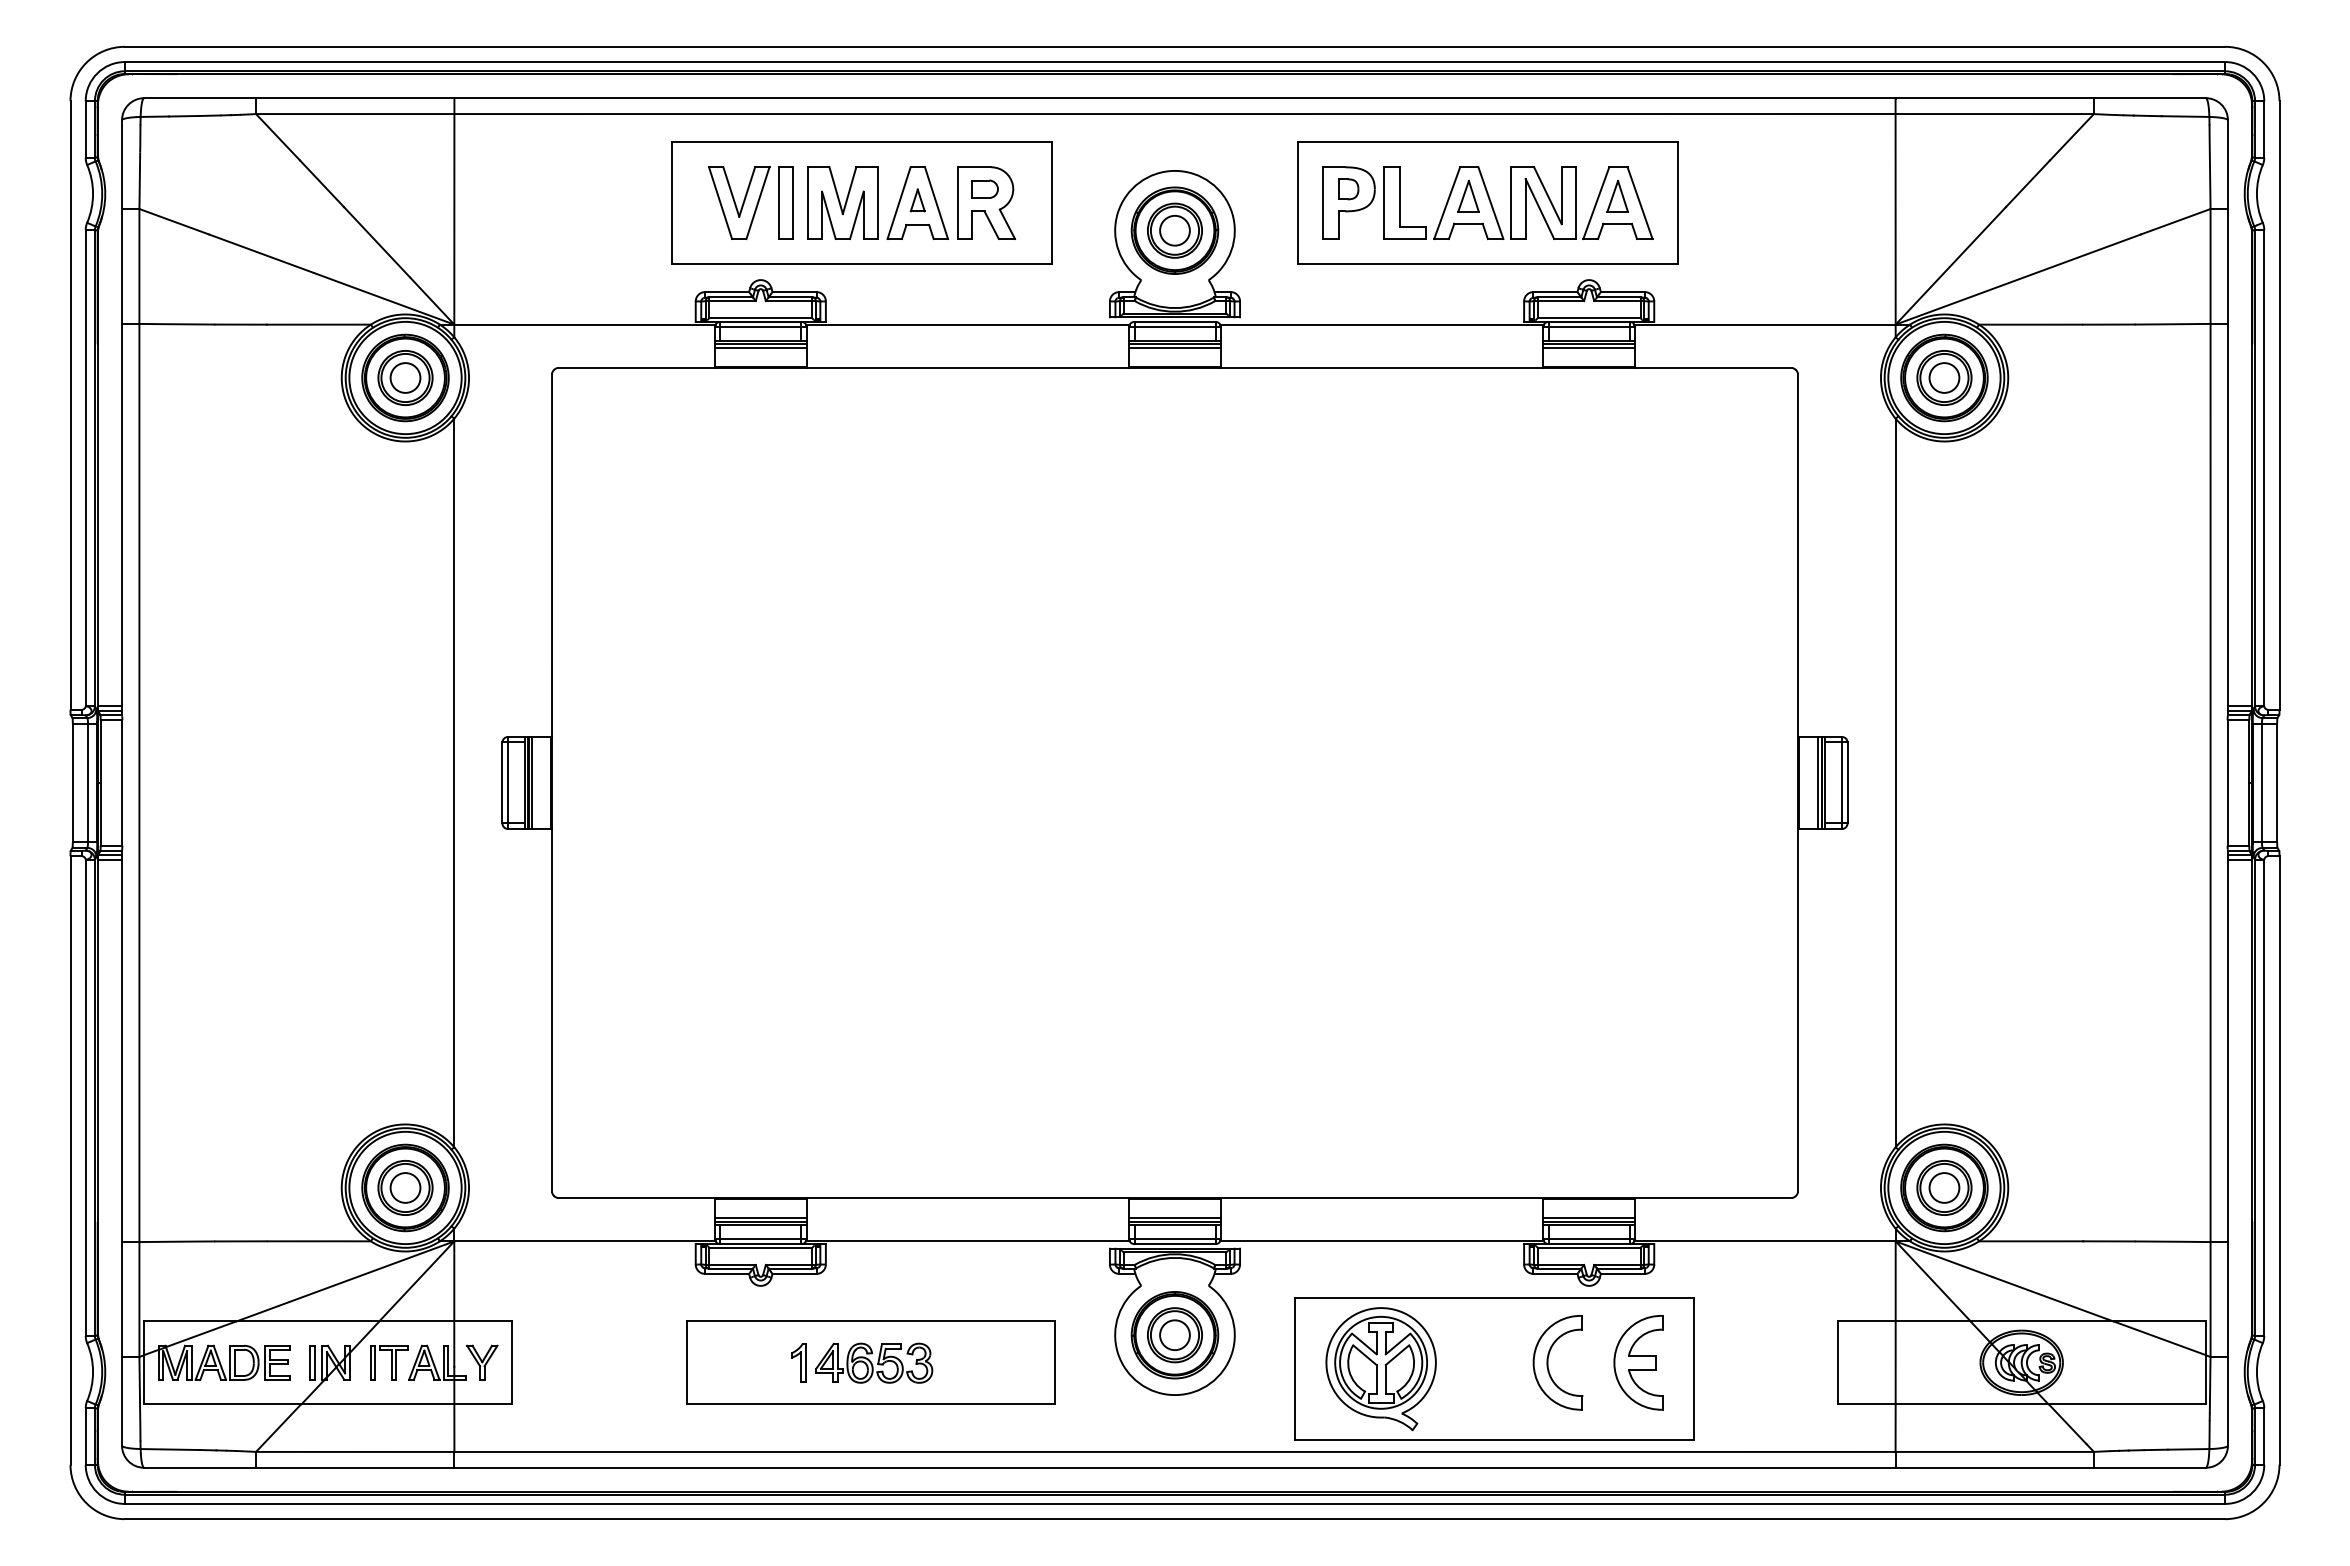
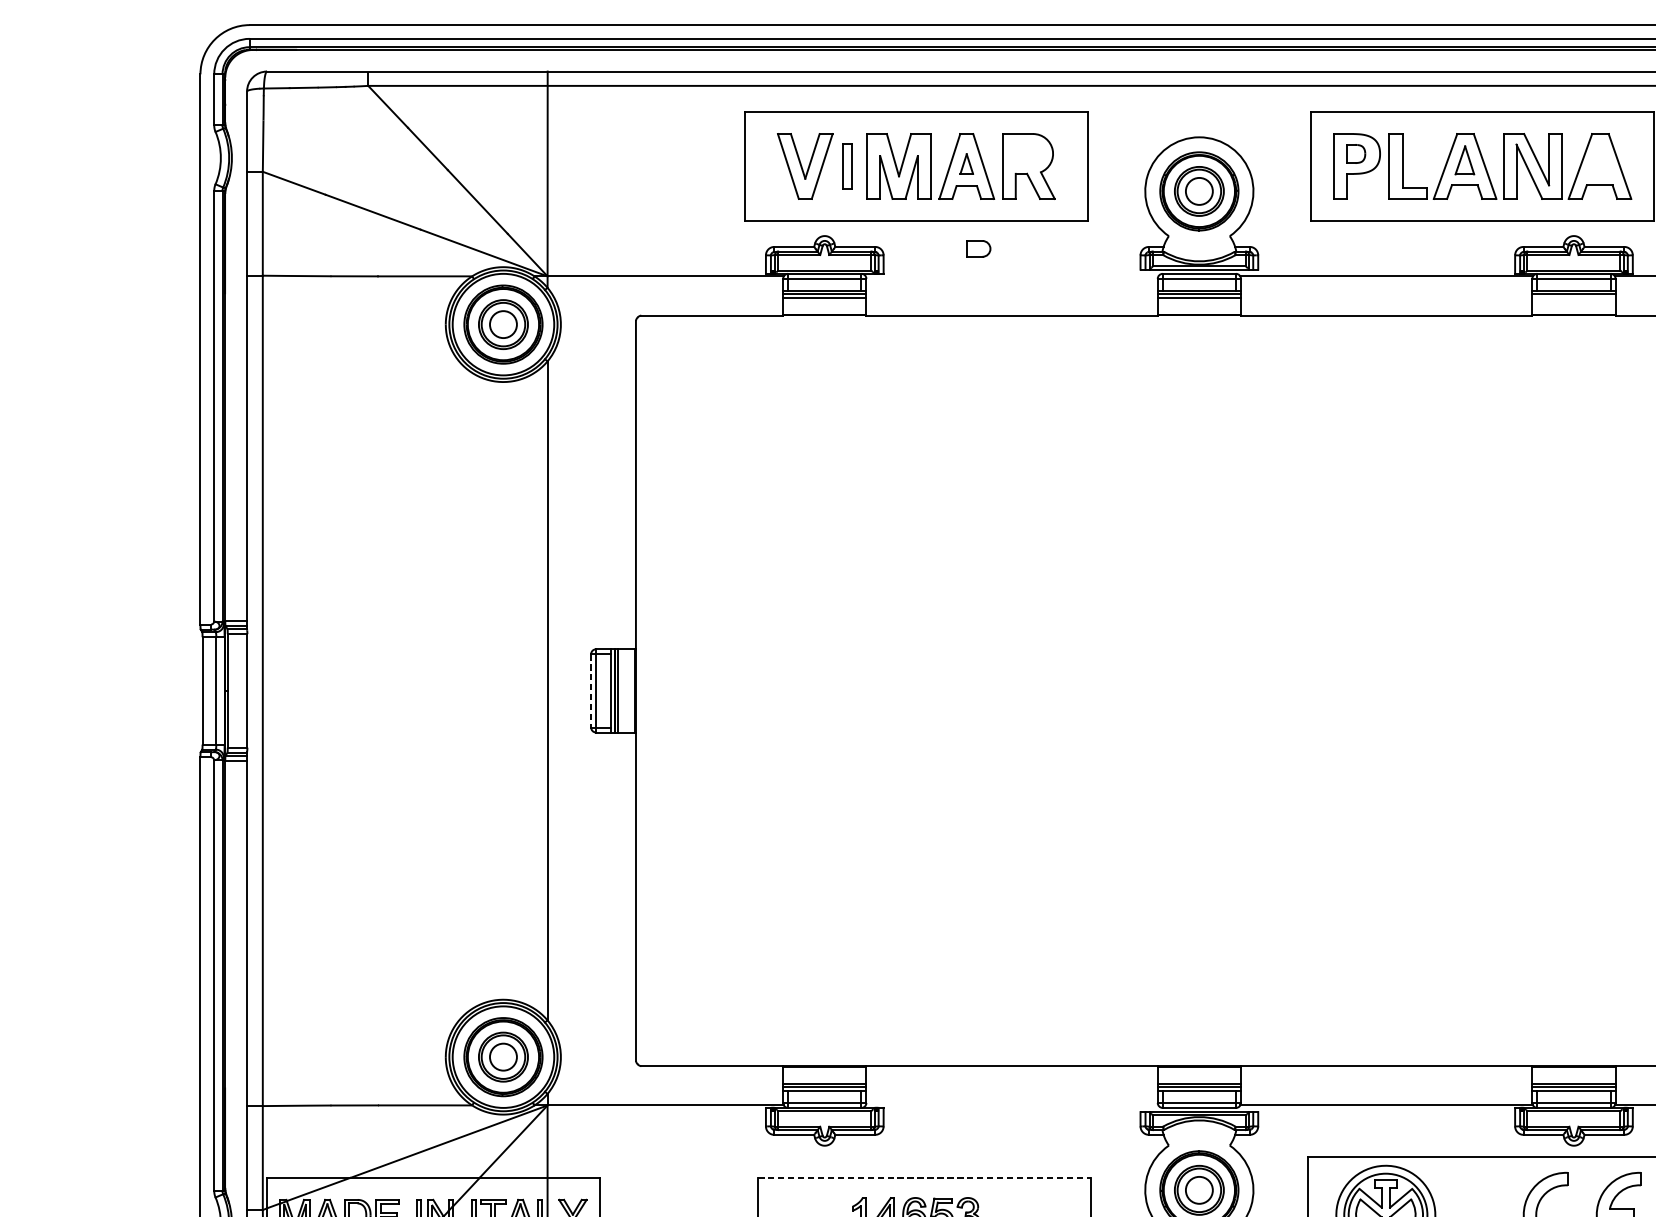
part: (984, 188) -> (978, 248), moved
part: (1617, 196) -> (1599, 160), removed
part: (785, 202) -> (847, 165), size x0.7
line: (967, 324) -> (1011, 276), removed
line: (1589, 348) -> (1574, 297), removed
line: (502, 783) -> (591, 691), solid -> dashed
line: (967, 1241) -> (1011, 1105), removed
line: (871, 1321) -> (924, 1177), solid -> dashed

